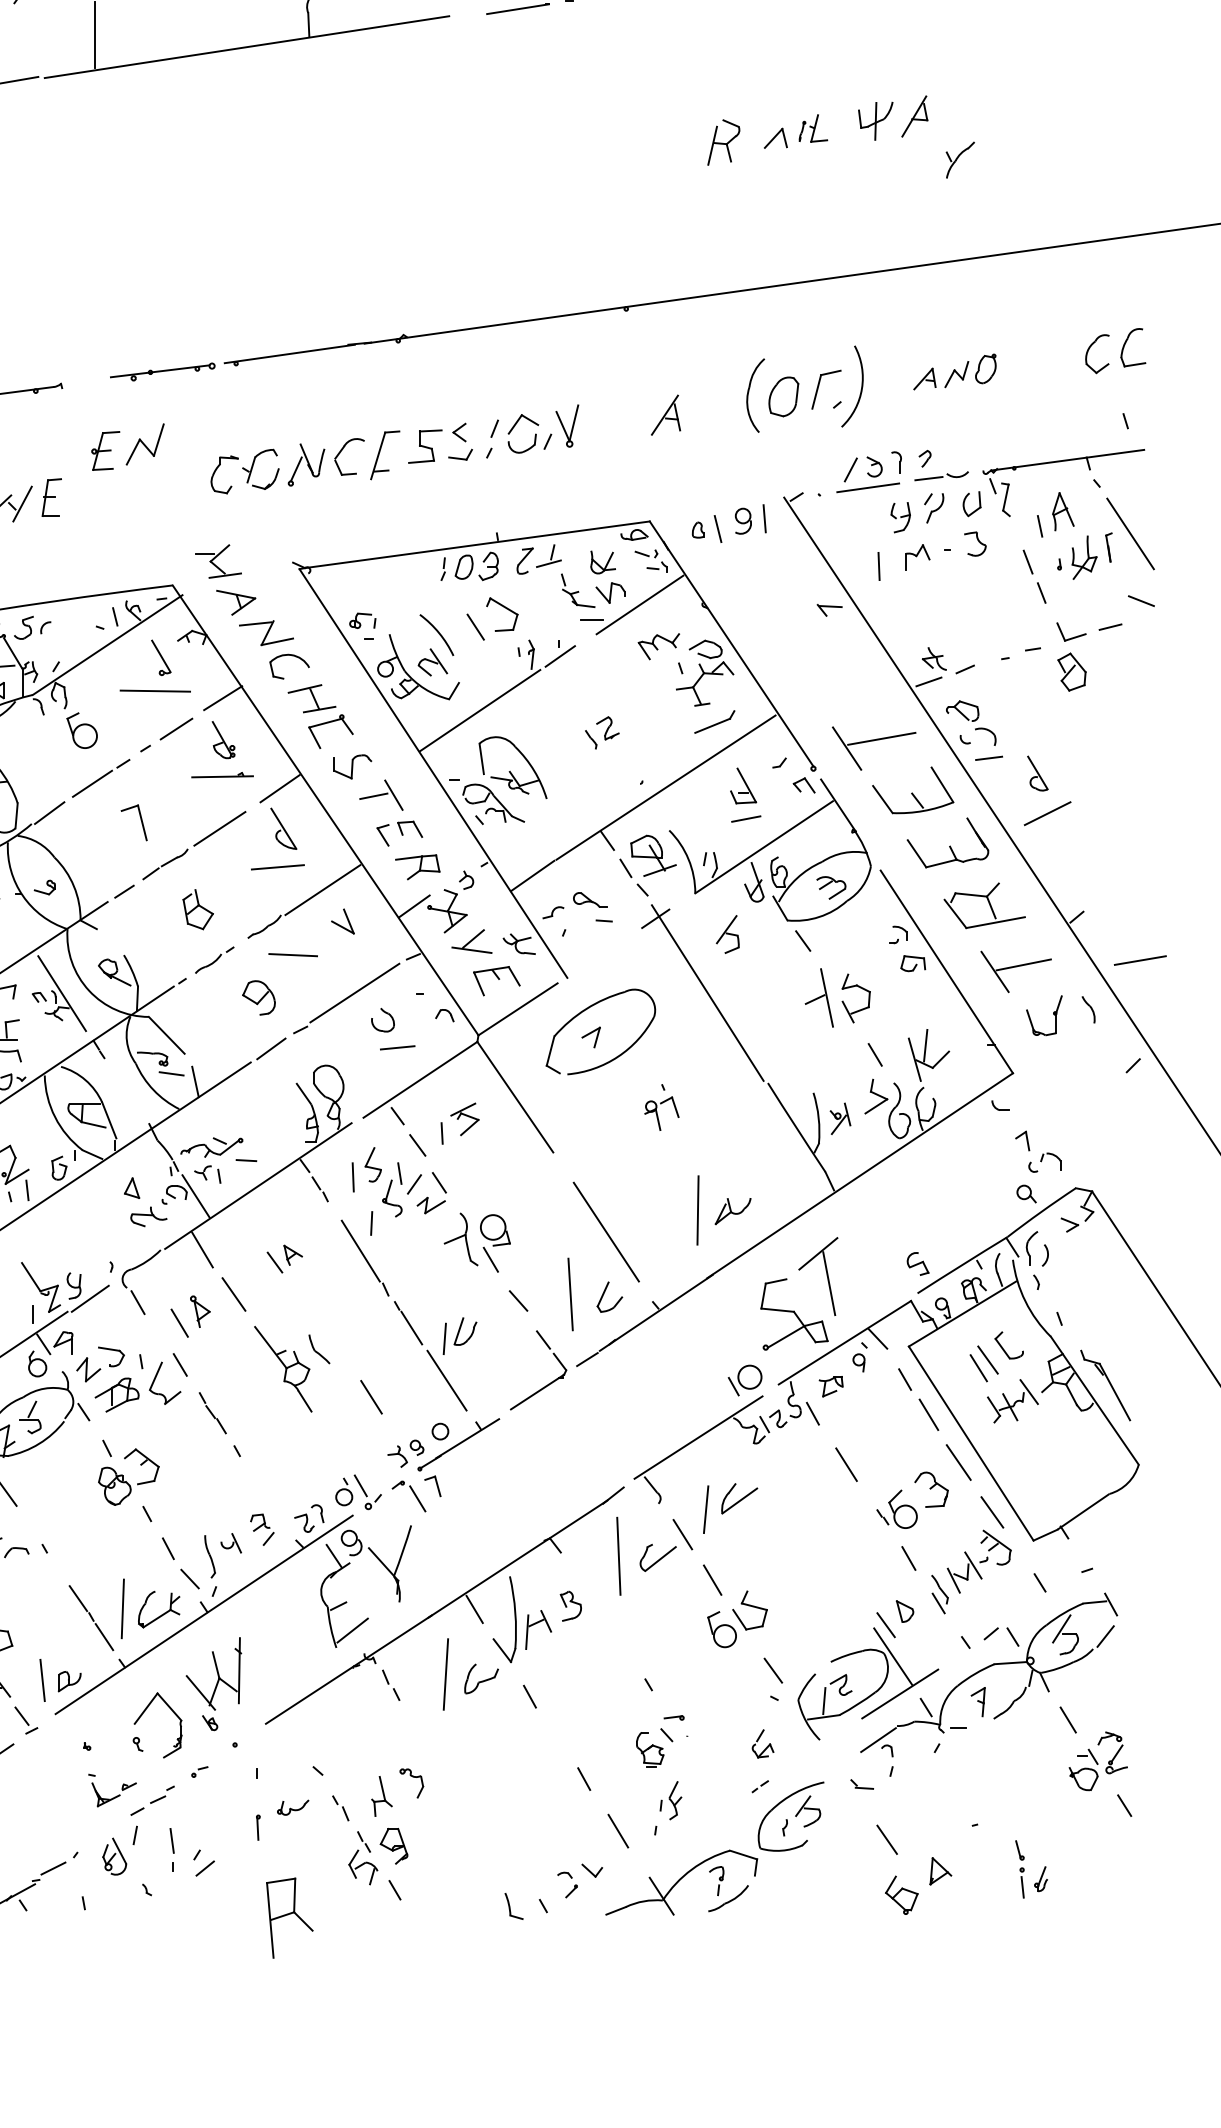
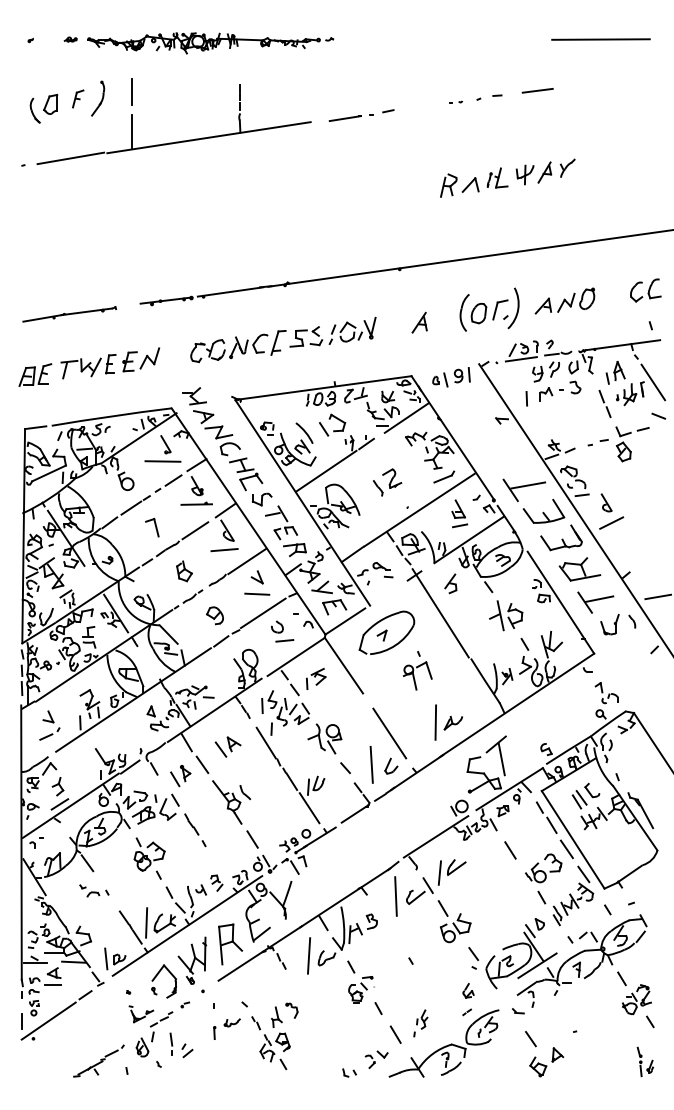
part: (794, 130) -> (484, 179), size x1.43
part: (959, 158) -> (567, 167), moved
part: (953, 370) -> (564, 300), size x1.43
part: (128, 446) -> (141, 359), moved
part: (601, 732) -> (387, 482), size x1.67
line: (293, 953) -> (257, 593), moved
part: (661, 1106) -> (417, 670), size x1.67
part: (283, 1257) -> (227, 746), size x1.43
line: (371, 1397) -> (252, 839), moved
part: (661, 1741) -> (361, 989), moved
part: (1031, 1868) -> (645, 1061), moved
part: (526, 1906) -> (349, 1072), size x0.62
part: (289, 1918) -> (230, 944), moved

